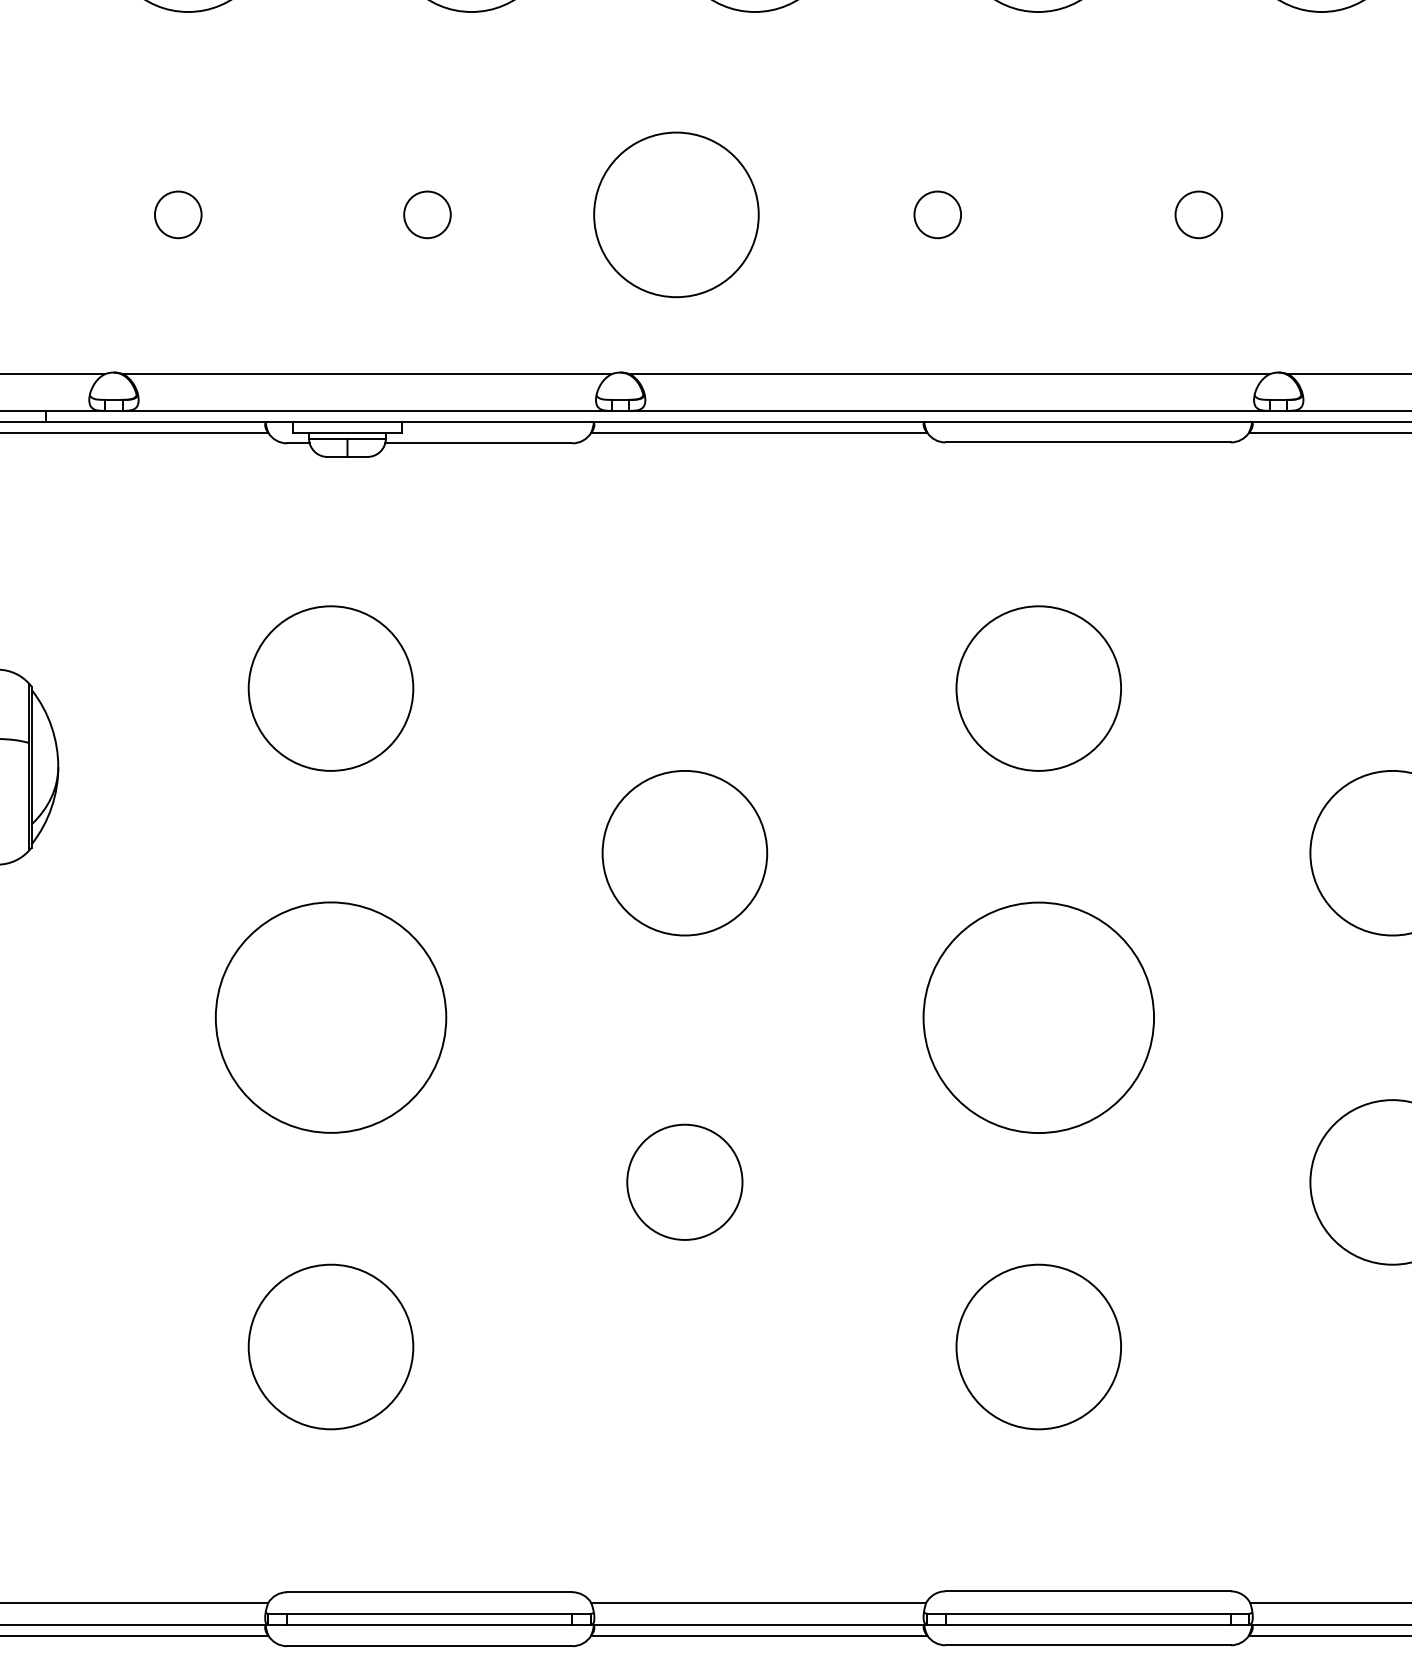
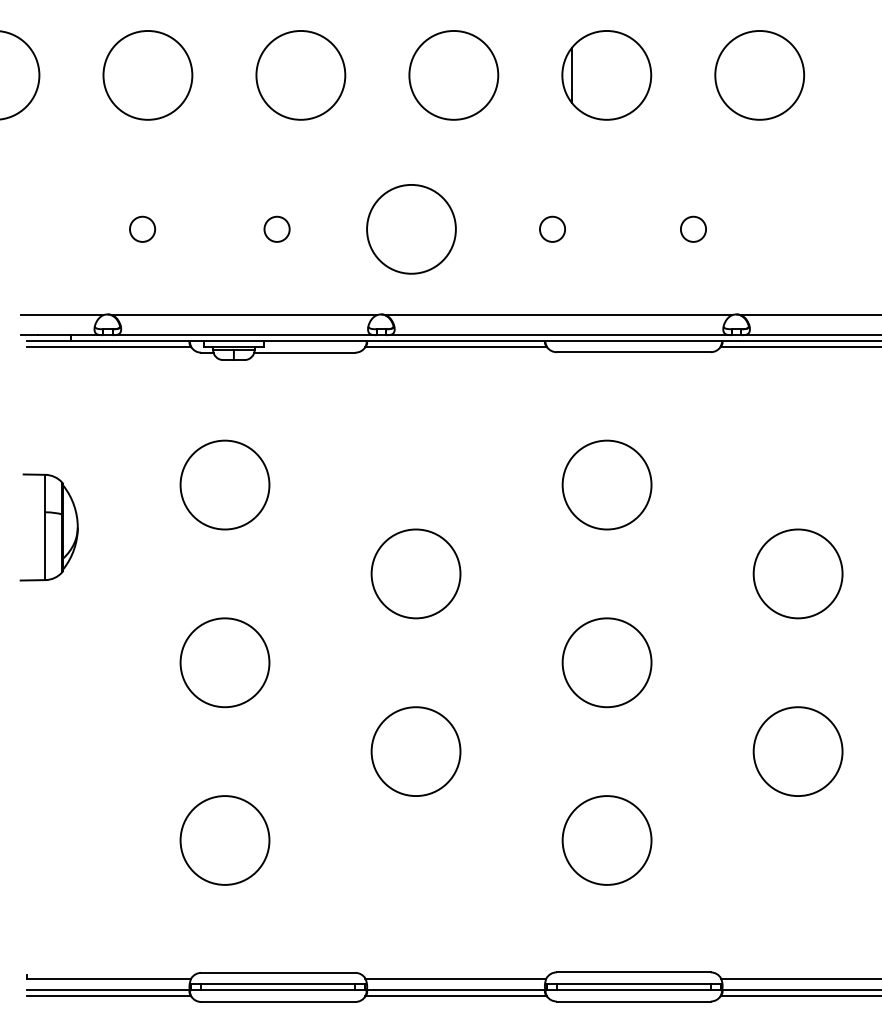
circle: (330, 1017) -> (224, 662), size x0.71
circle: (1037, 1017) -> (606, 662), size x0.71
circle: (683, 1182) -> (415, 751), size x1.43

